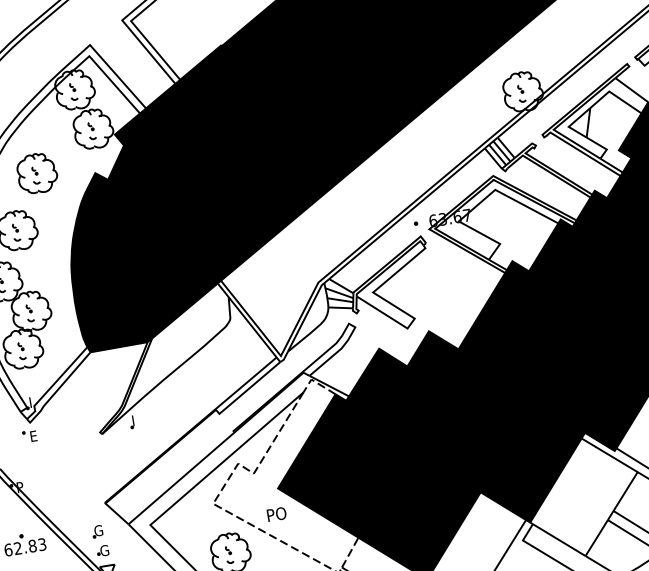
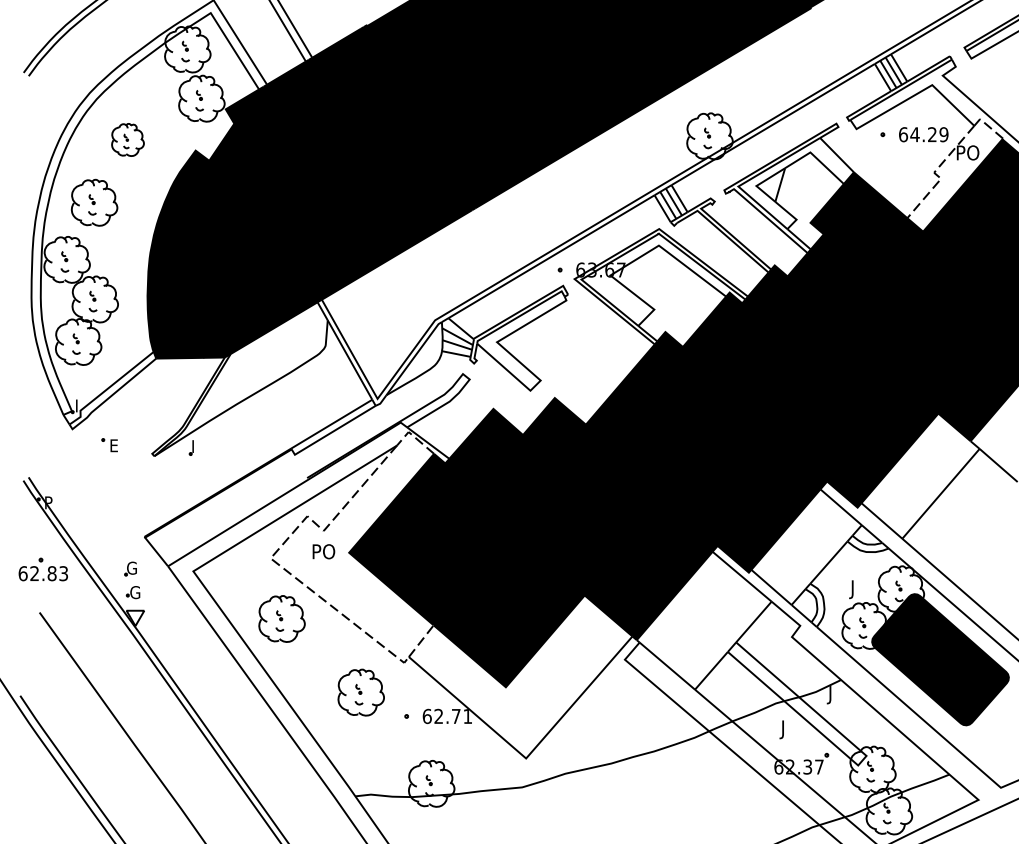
part: (36, 173) -> (127, 139), size x0.7
part: (29, 436) -> (109, 445), moved
text: (276, 514) -> (323, 551), moved

